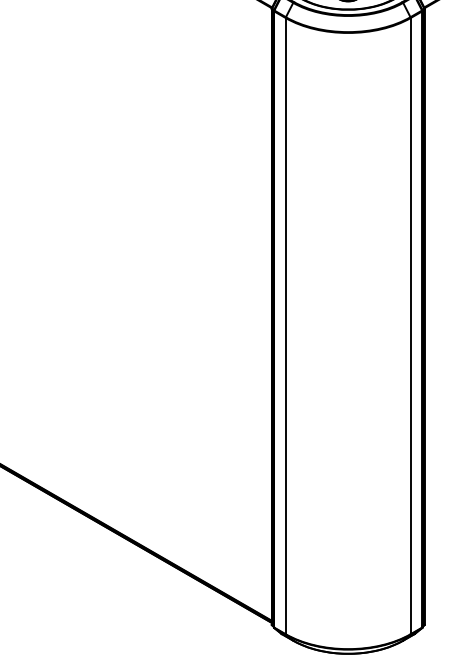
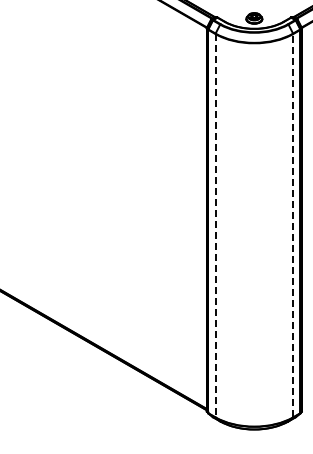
line: (285, 325) -> (215, 225), solid -> dashed
line: (411, 325) -> (293, 225), solid -> dashed

